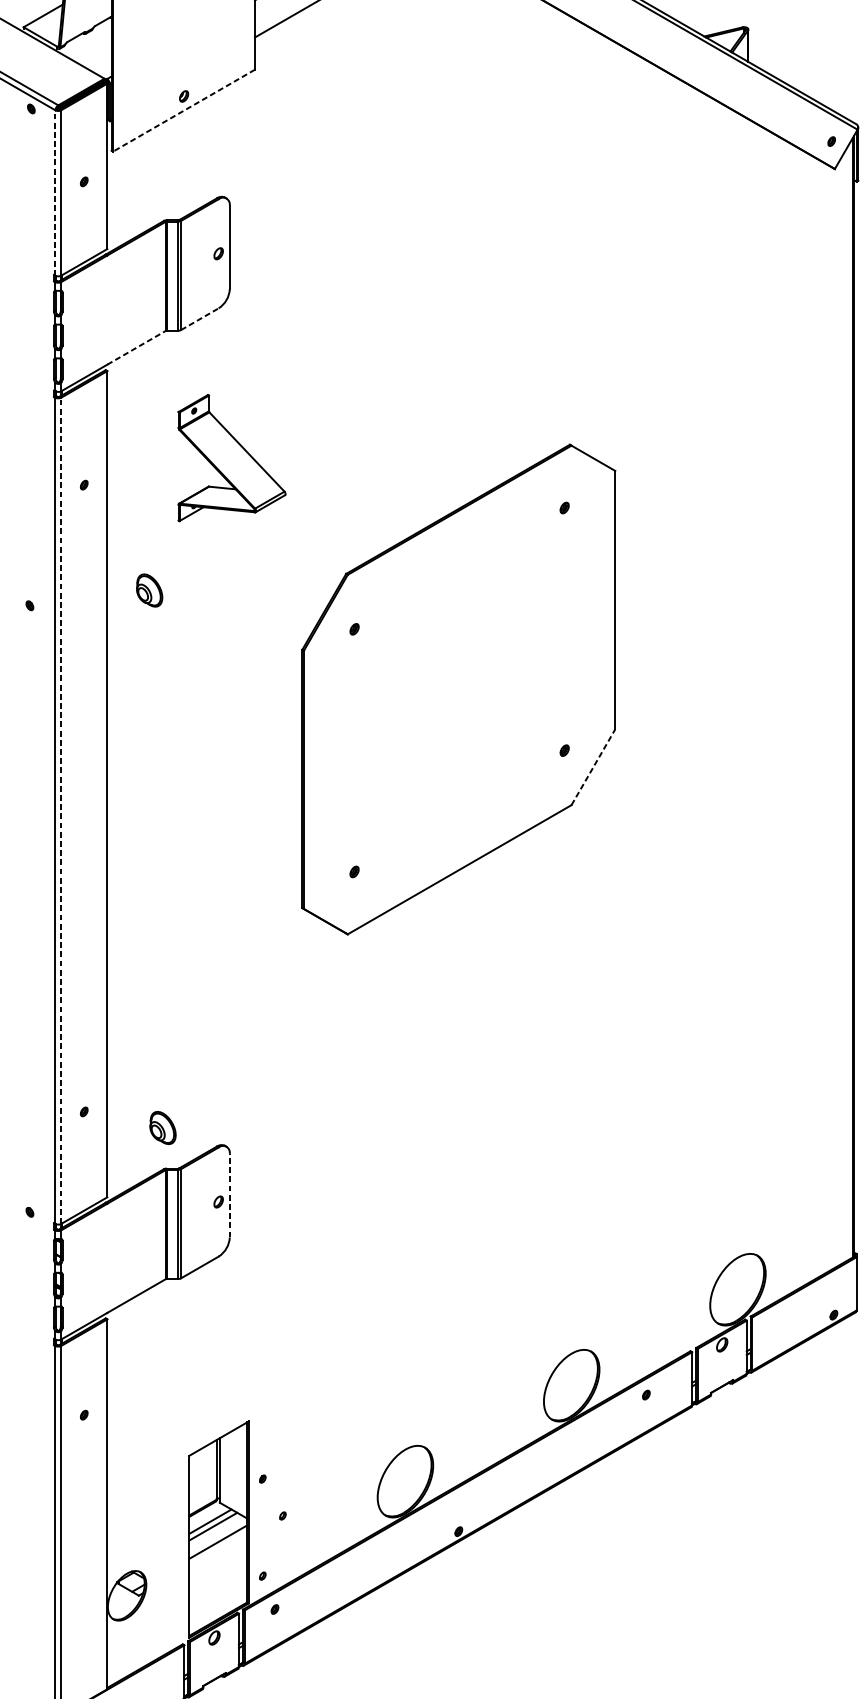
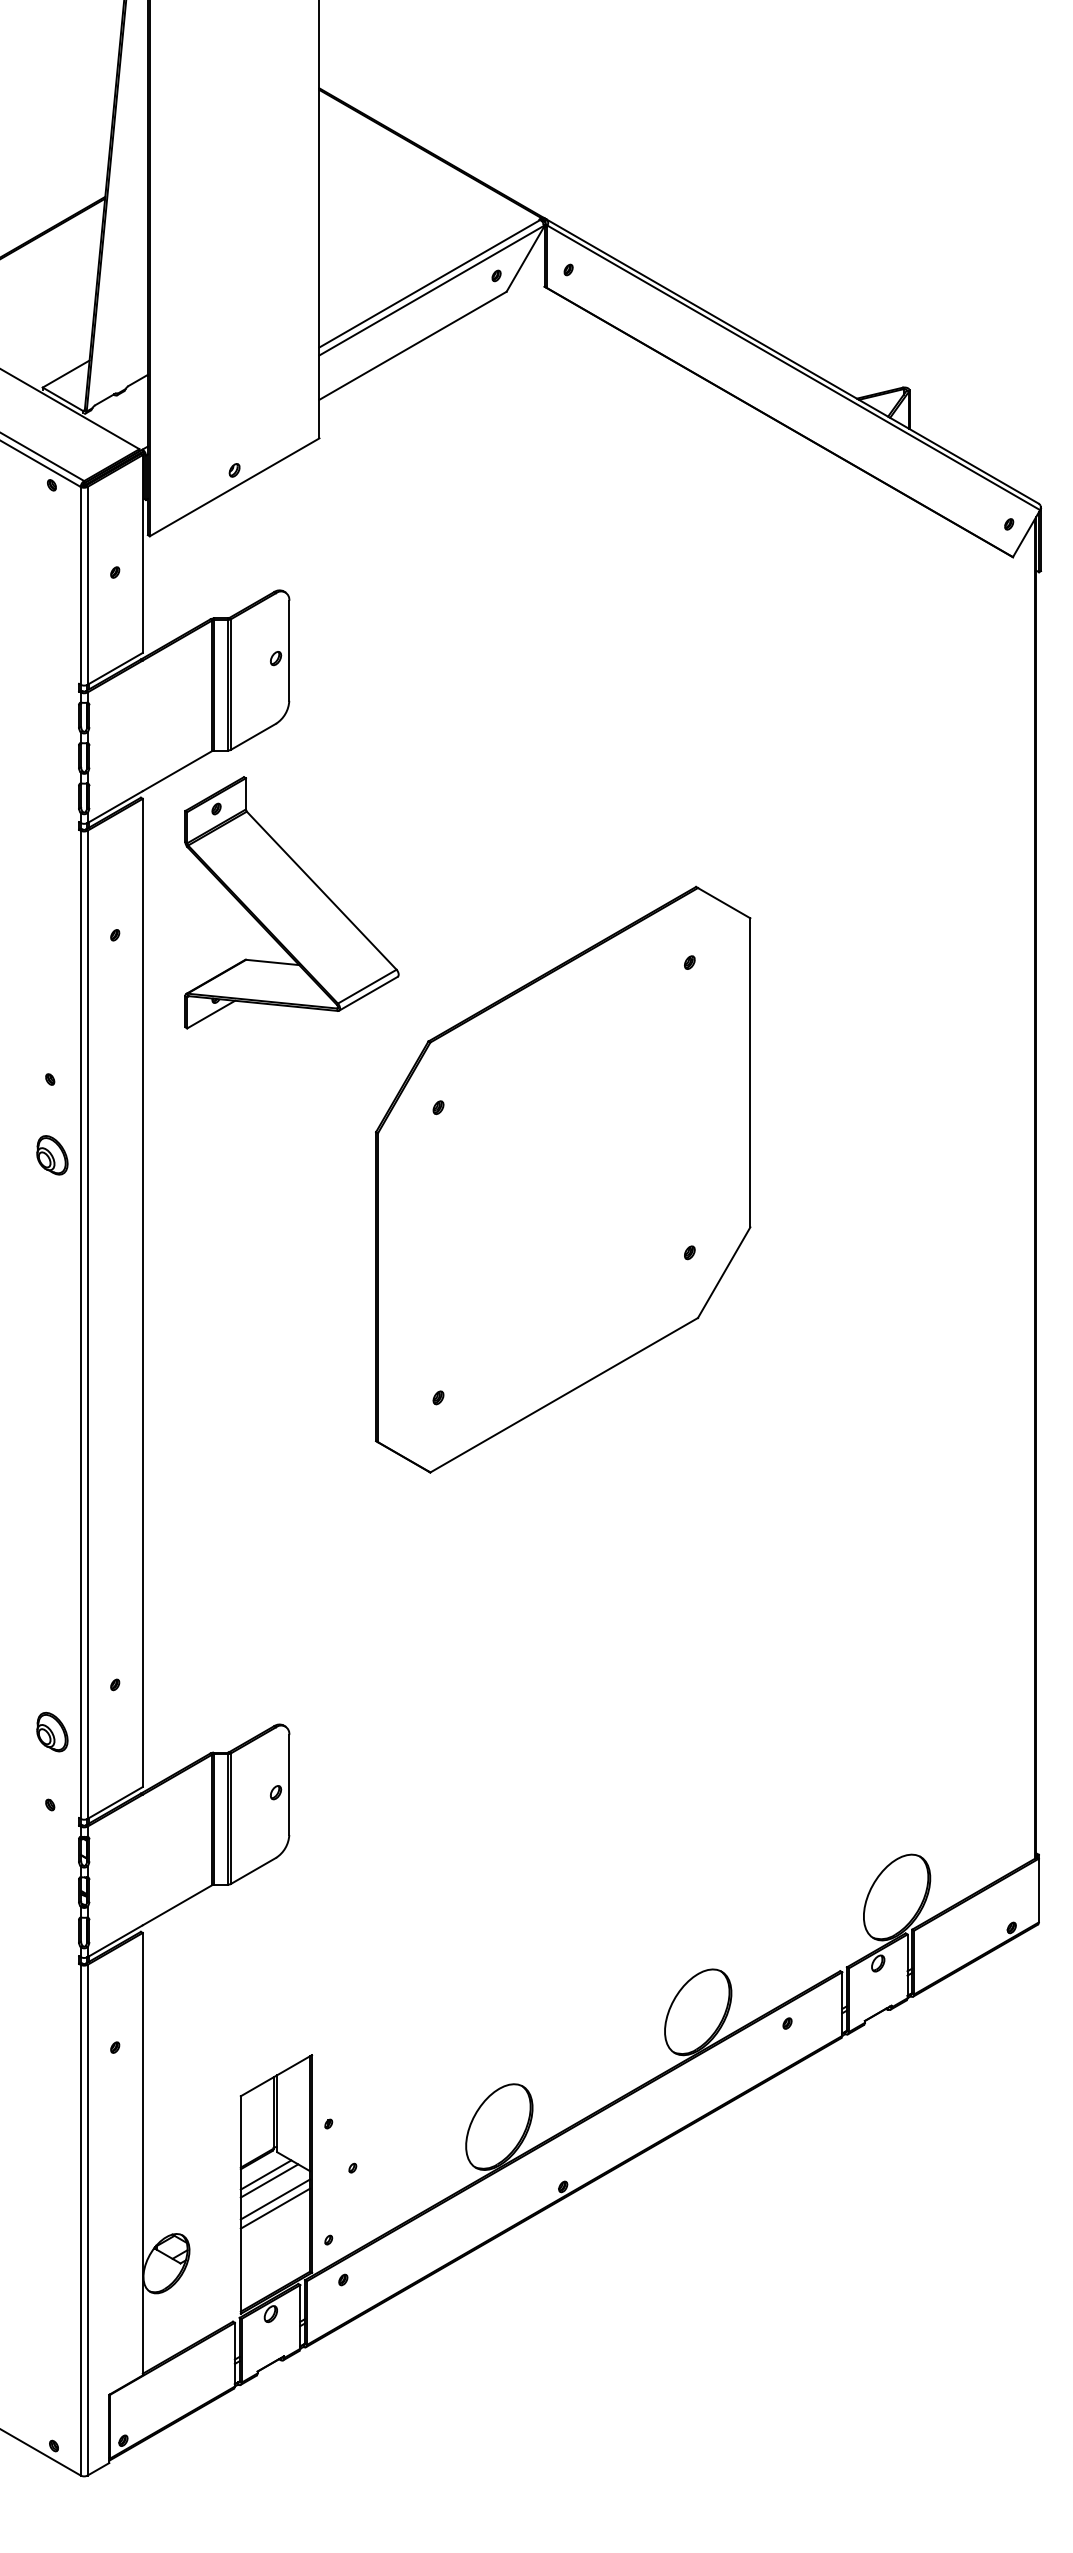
line: (183, 110) -> (234, 487), dashed -> solid
line: (55, 192) -> (80, 585), dashed -> solid
line: (199, 318) -> (253, 736), dashed -> solid
line: (137, 347) -> (178, 770), dashed -> solid
part: (231, 457) -> (291, 902), size x1.67
part: (149, 590) -> (52, 1155), moved
line: (593, 767) -> (724, 1272), dashed -> solid
line: (61, 810) -> (87, 1324), dashed -> solid
part: (163, 1127) -> (52, 1731), moved
line: (229, 1196) -> (289, 1785), dashed -> solid
line: (218, 1549) -> (275, 2208), added

